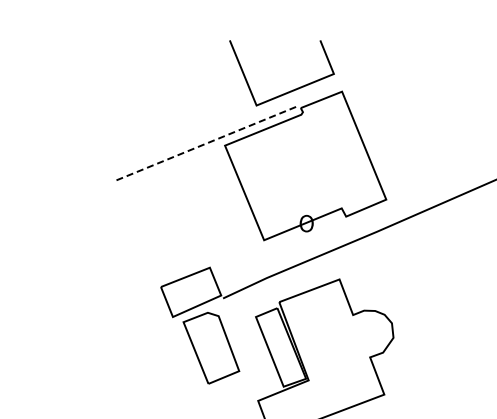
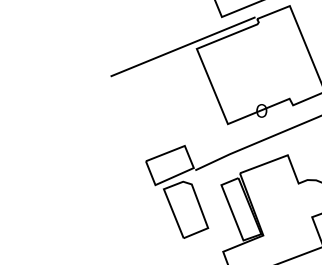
line: (208, 142) -> (183, 46), dashed -> solid

